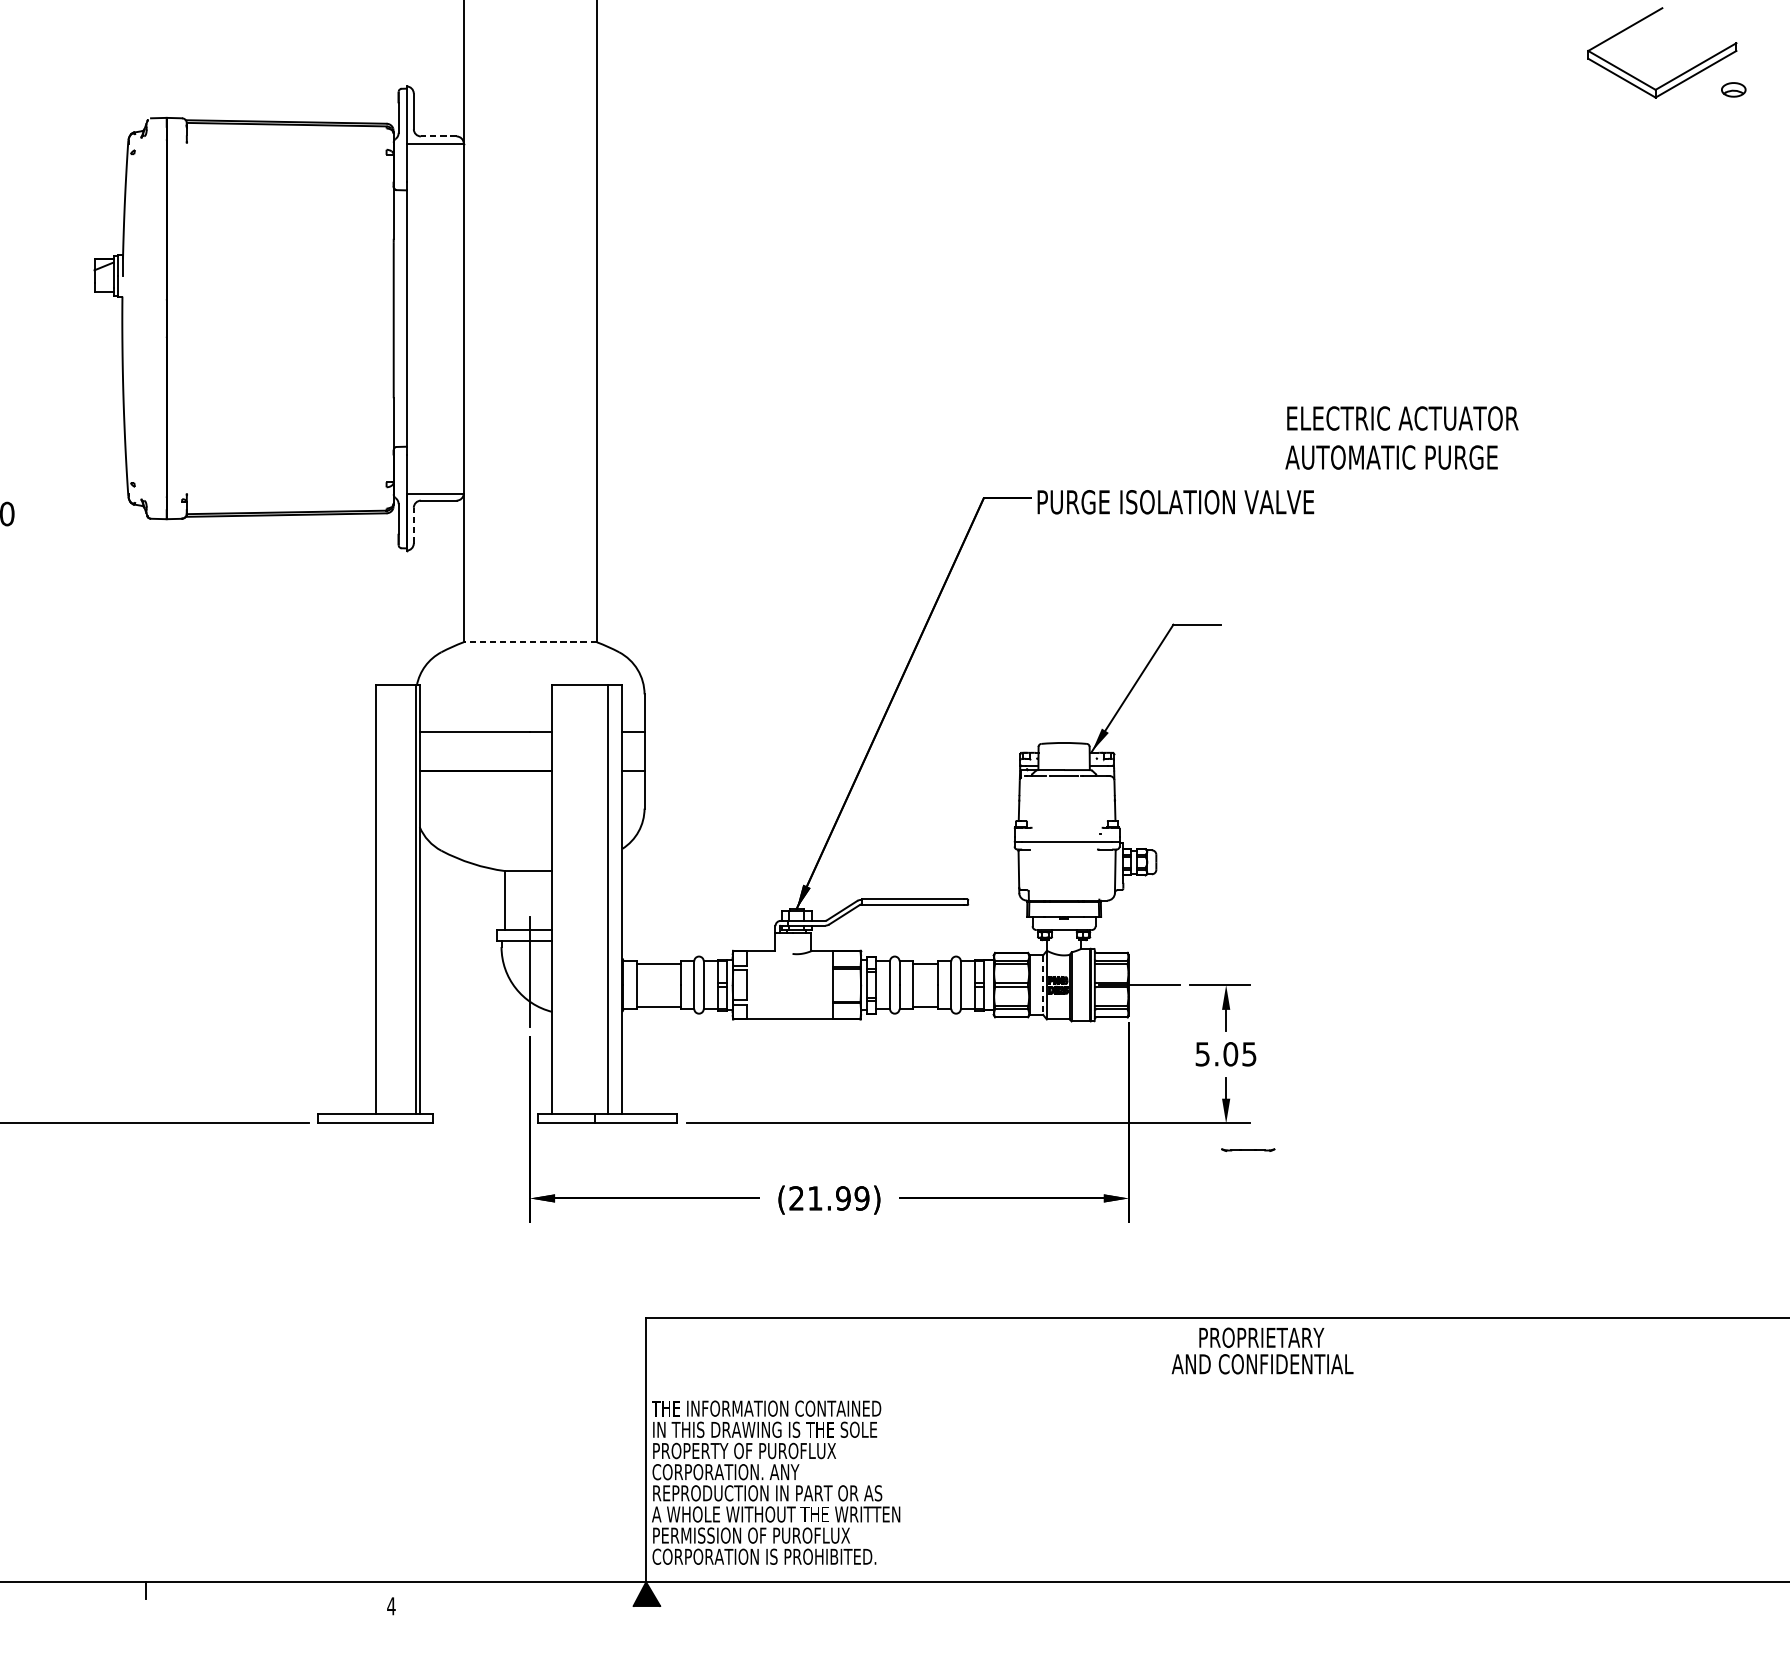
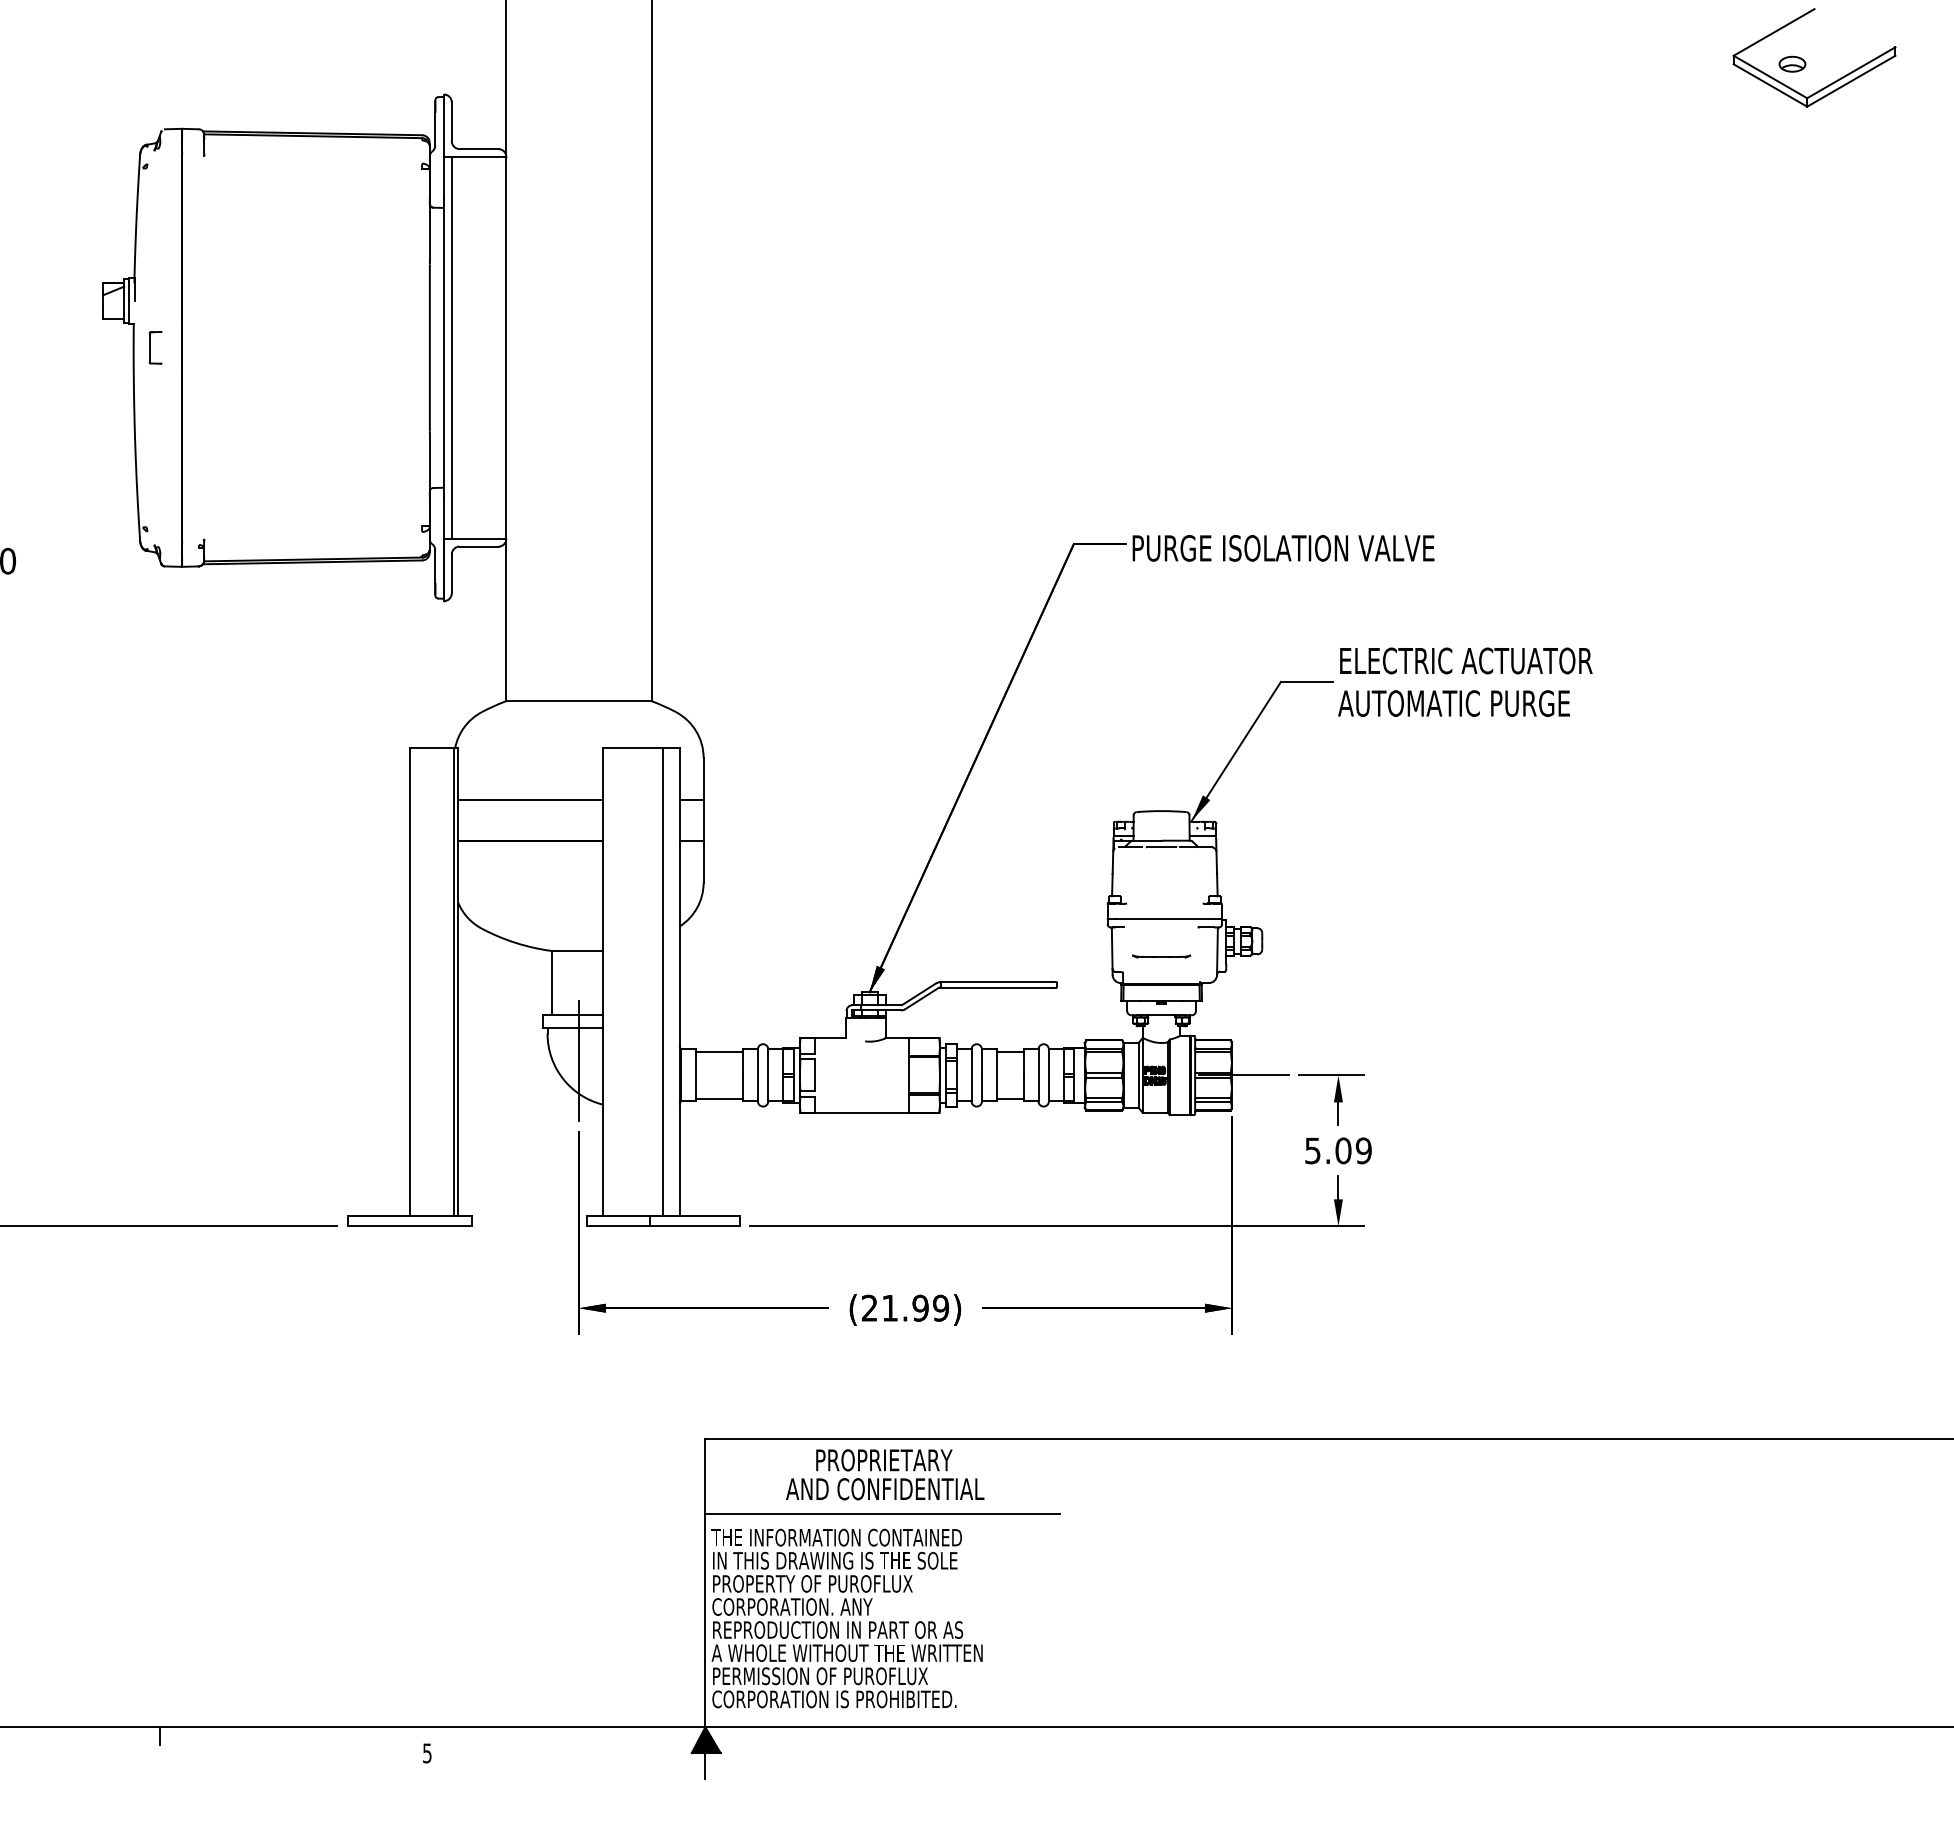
part: (1733, 89) -> (1792, 63), moved
line: (438, 136) -> (478, 149), dashed -> solid
part: (142, 318) -> (155, 347), added
line: (413, 318) -> (451, 347), added
text: (1402, 437) -> (1465, 681), moved
line: (413, 525) -> (451, 573), dashed -> solid
line: (529, 642) -> (578, 701), dashed -> solid
line: (1042, 985) -> (1138, 1075), dashed -> solid
text: (1249, 1053) -> (1363, 1150), 5.05 -> 5.09
part: (1248, 1150) -> (1161, 956), moved
text: (1262, 1350) -> (885, 1474), moved
line: (808, 1387) -> (882, 1514), added
text: (391, 1606) -> (427, 1753), 4 -> 5
line: (646, 1617) -> (705, 1765), added

